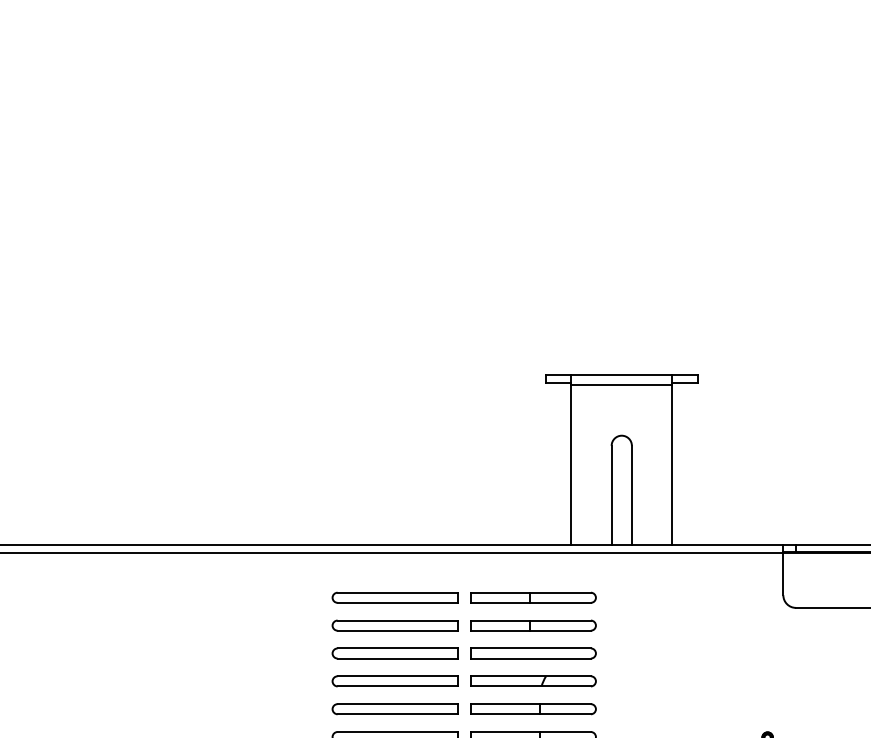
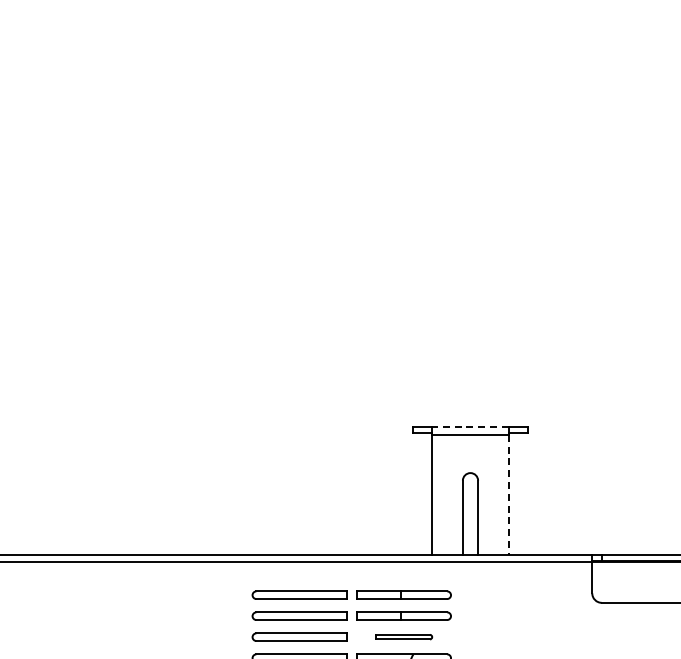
line: (621, 375) -> (470, 427), solid -> dashed
line: (672, 465) -> (508, 495), solid -> dashed
part: (532, 652) -> (403, 636), size x0.6

